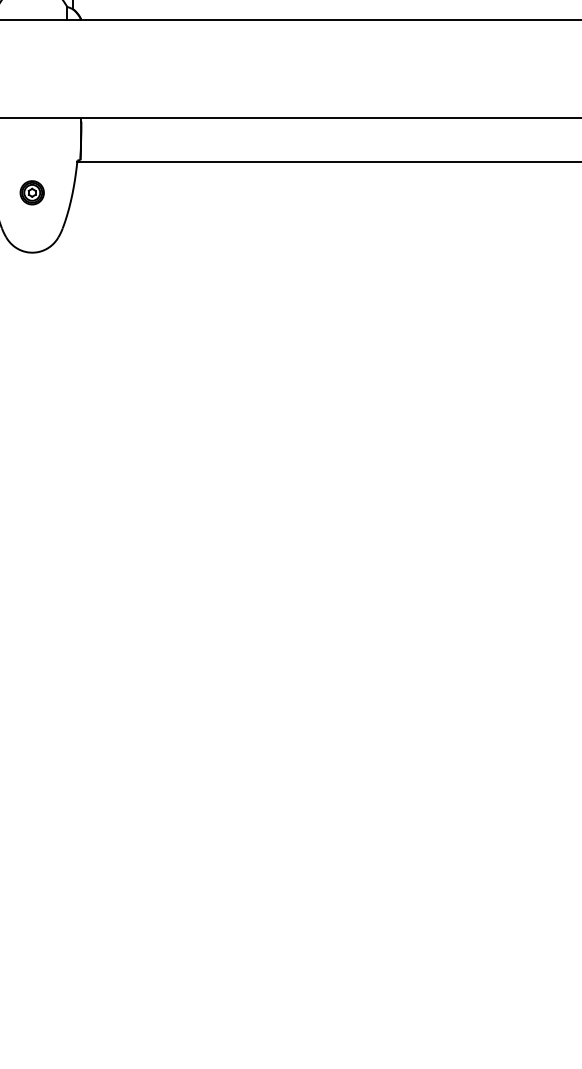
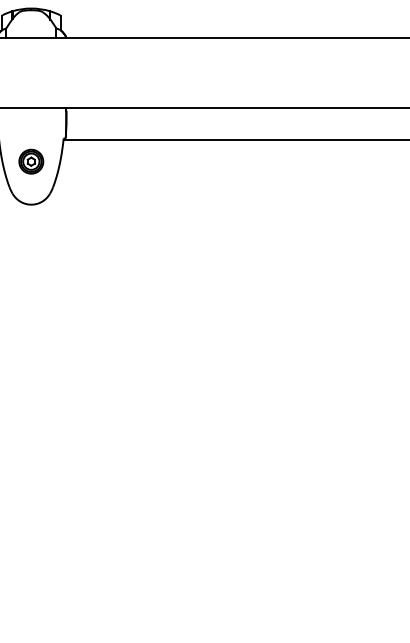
part: (31, 192) -> (30, 161), size x1.43

